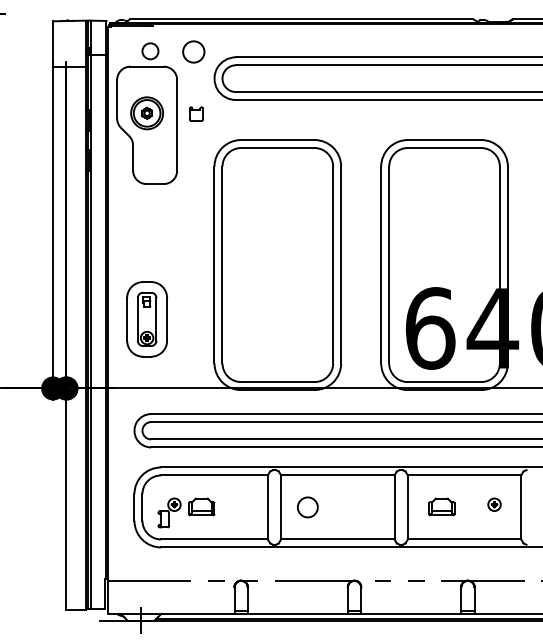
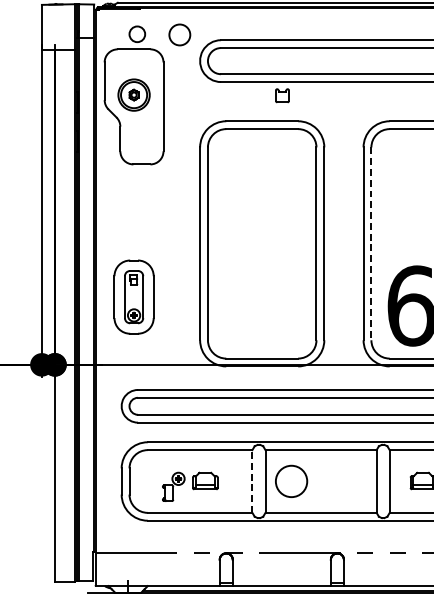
part: (196, 113) -> (282, 95), moved
line: (389, 265) -> (371, 244), solid -> dashed
line: (267, 506) -> (252, 480), solid -> dashed
circle: (307, 507) -> (291, 481), size x1.6
part: (186, 512) -> (190, 486), moved

